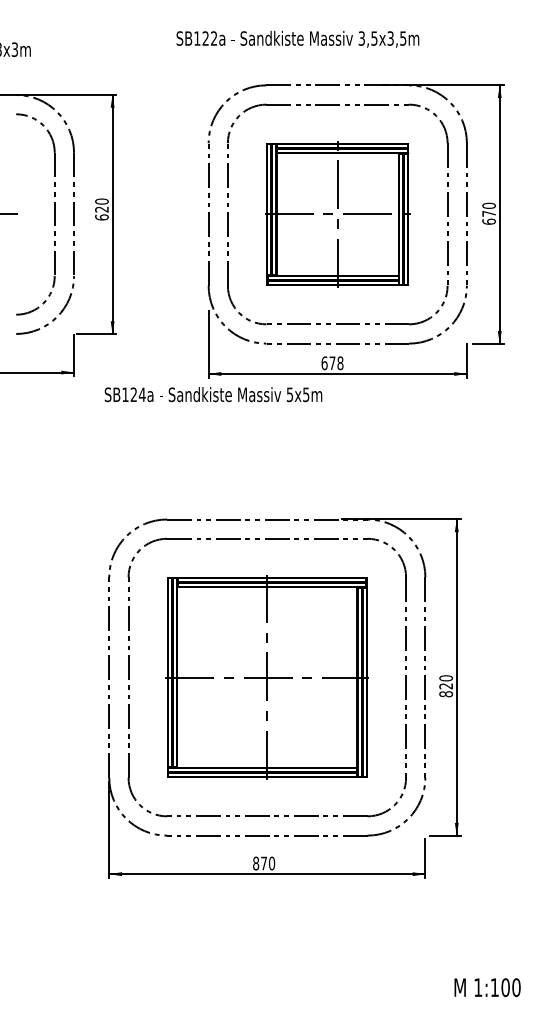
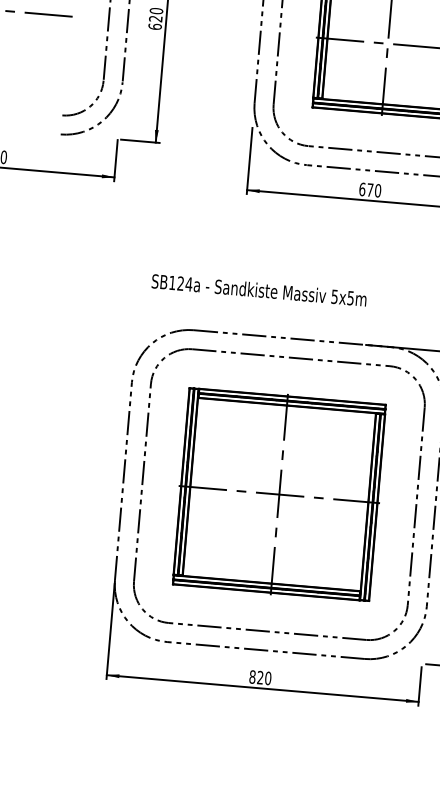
text: (340, 362) -> (378, 190), 678 -> 670
text: (213, 394) -> (259, 290), moved
text: (263, 863) -> (259, 677), 870 -> 820

